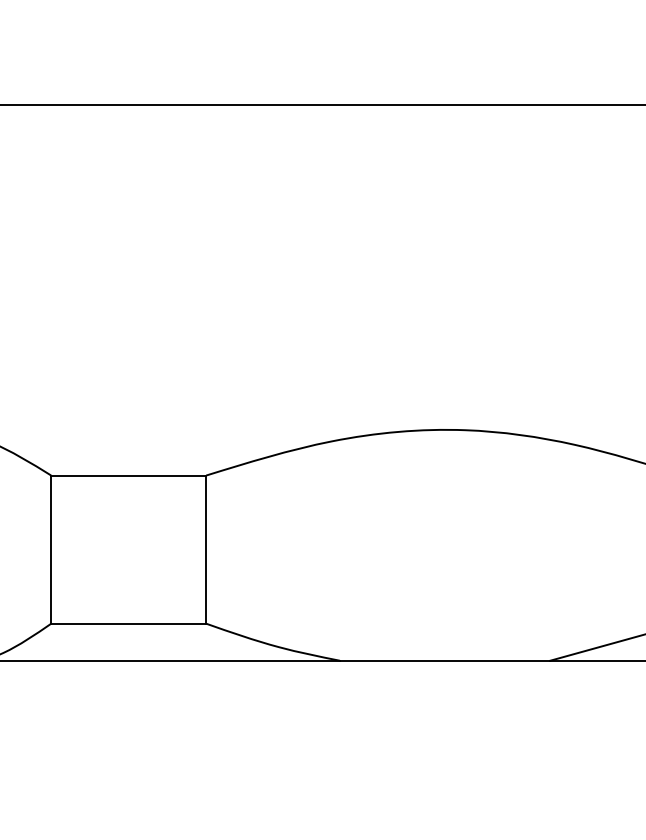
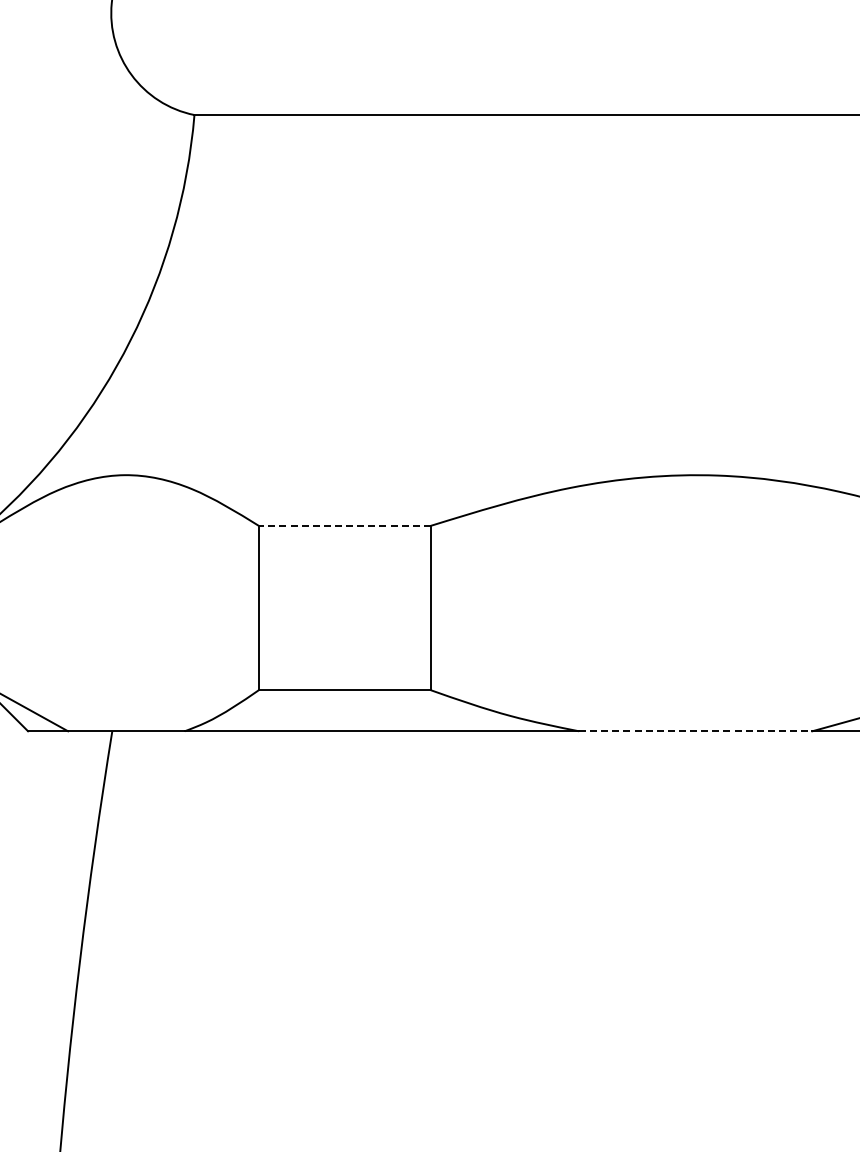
line: (128, 475) -> (344, 525), solid -> dashed
line: (444, 660) -> (695, 731), solid -> dashed

